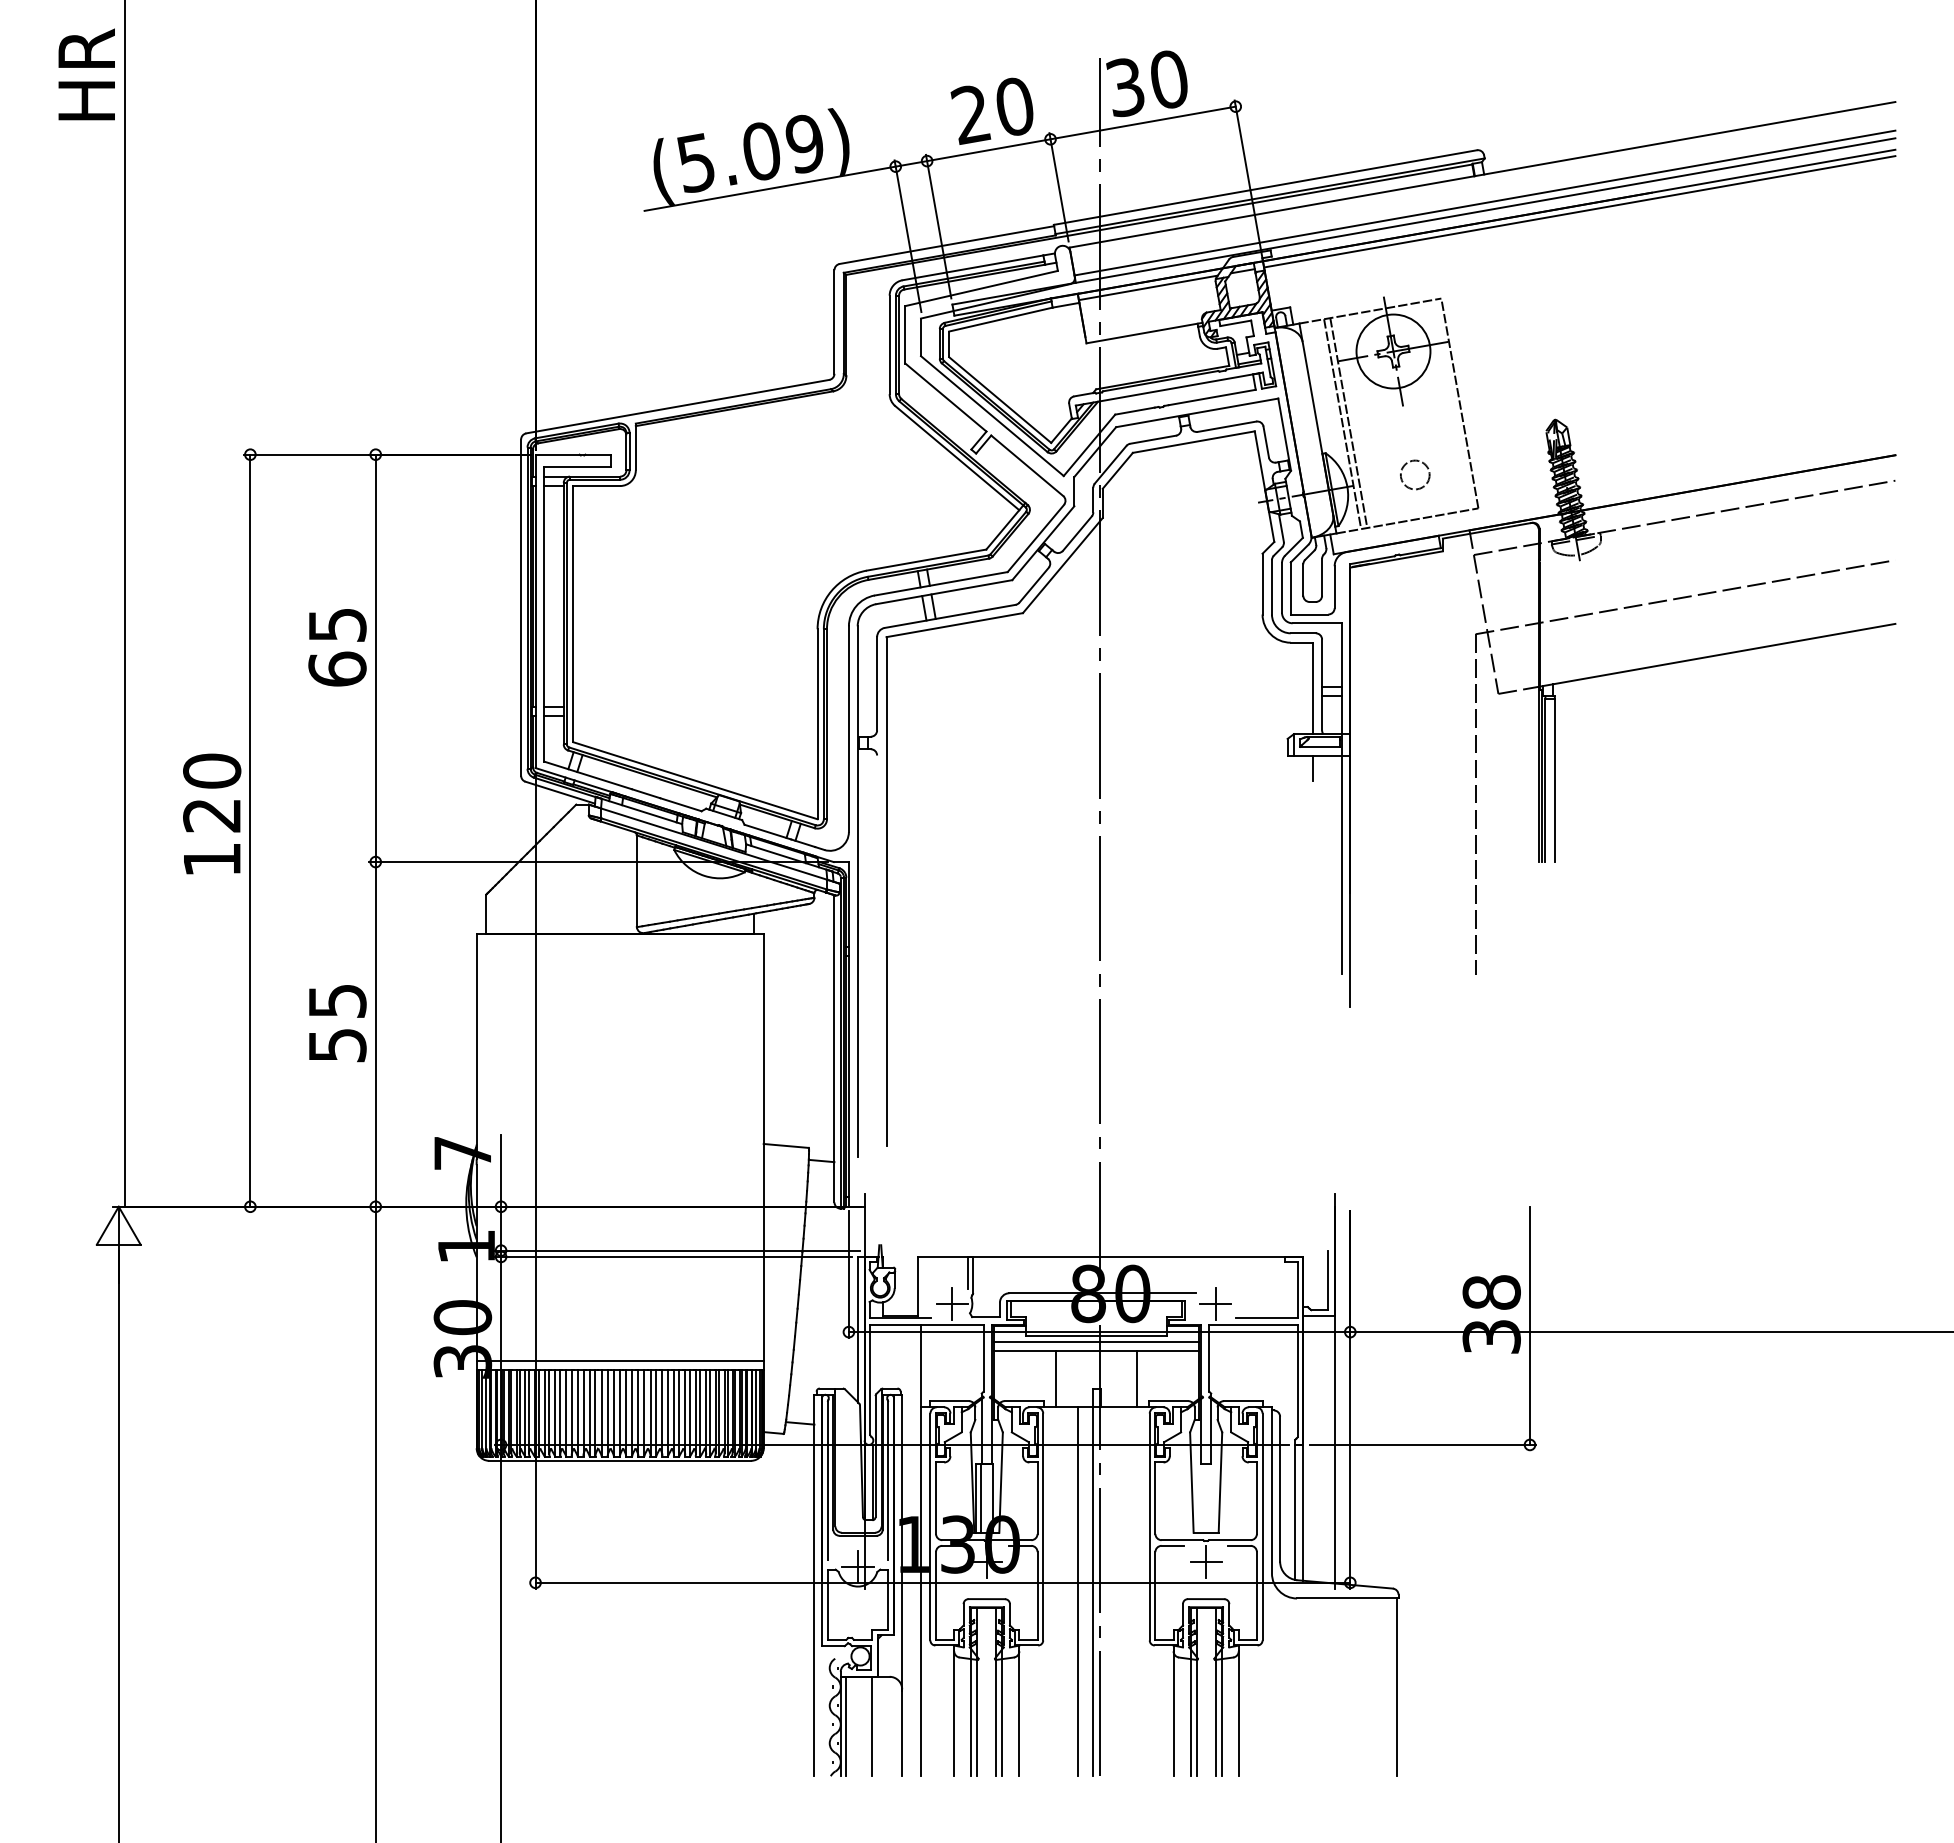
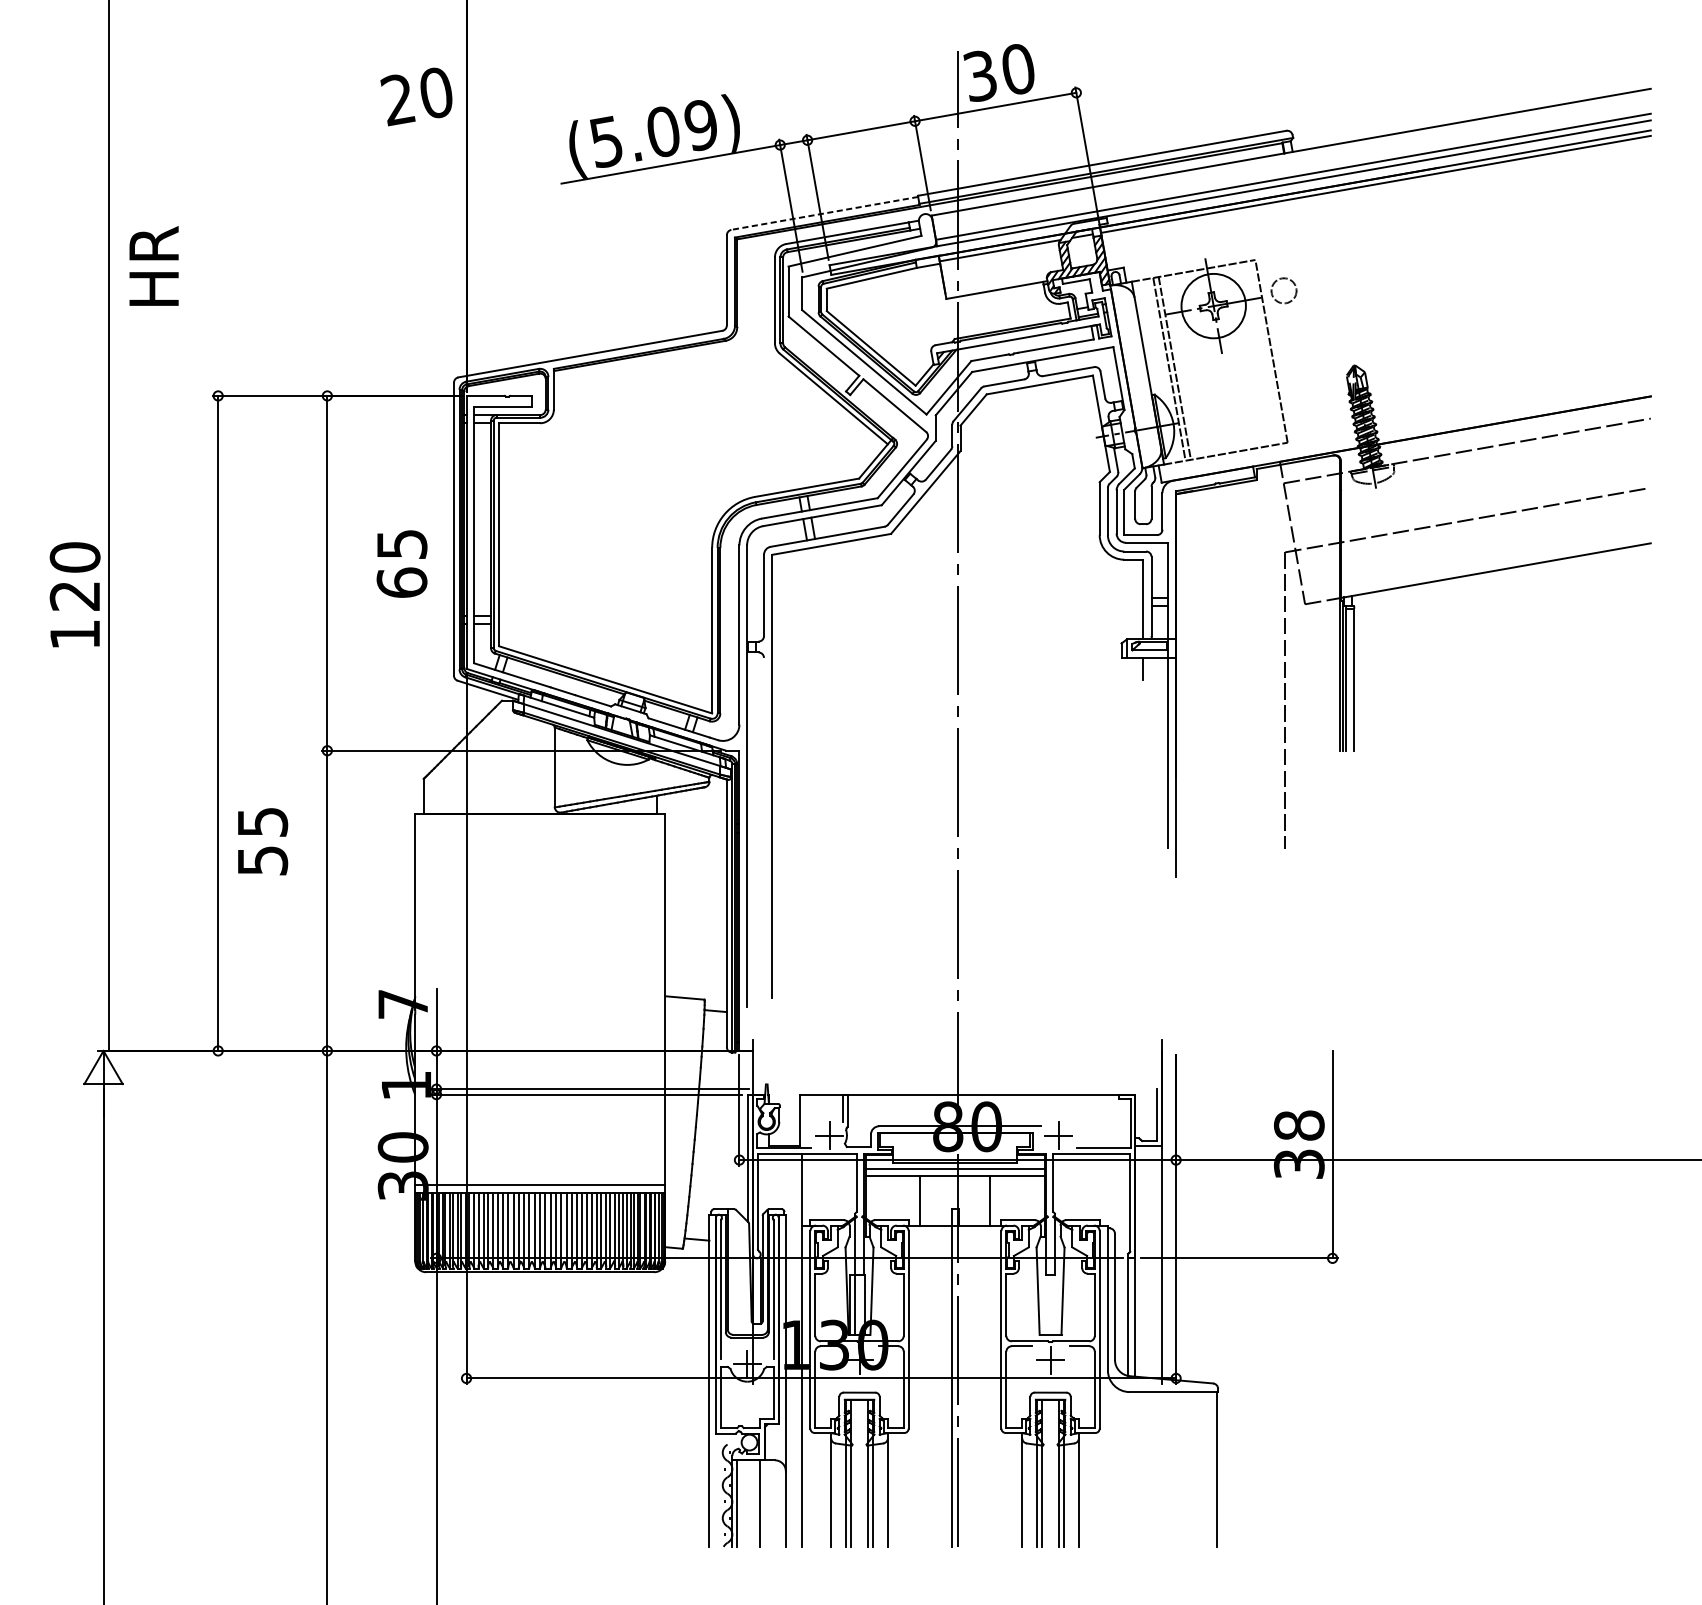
text: (86, 74) -> (153, 266), moved
text: (991, 110) -> (415, 96), moved
line: (946, 245) -> (824, 213), solid -> dashed
circle: (1415, 474) -> (1284, 290), moved
text: (337, 647) -> (402, 563), moved
text: (212, 813) -> (75, 594), moved
text: (337, 1023) -> (262, 841), moved
line: (1077, 1591) -> (938, 1386), removed

